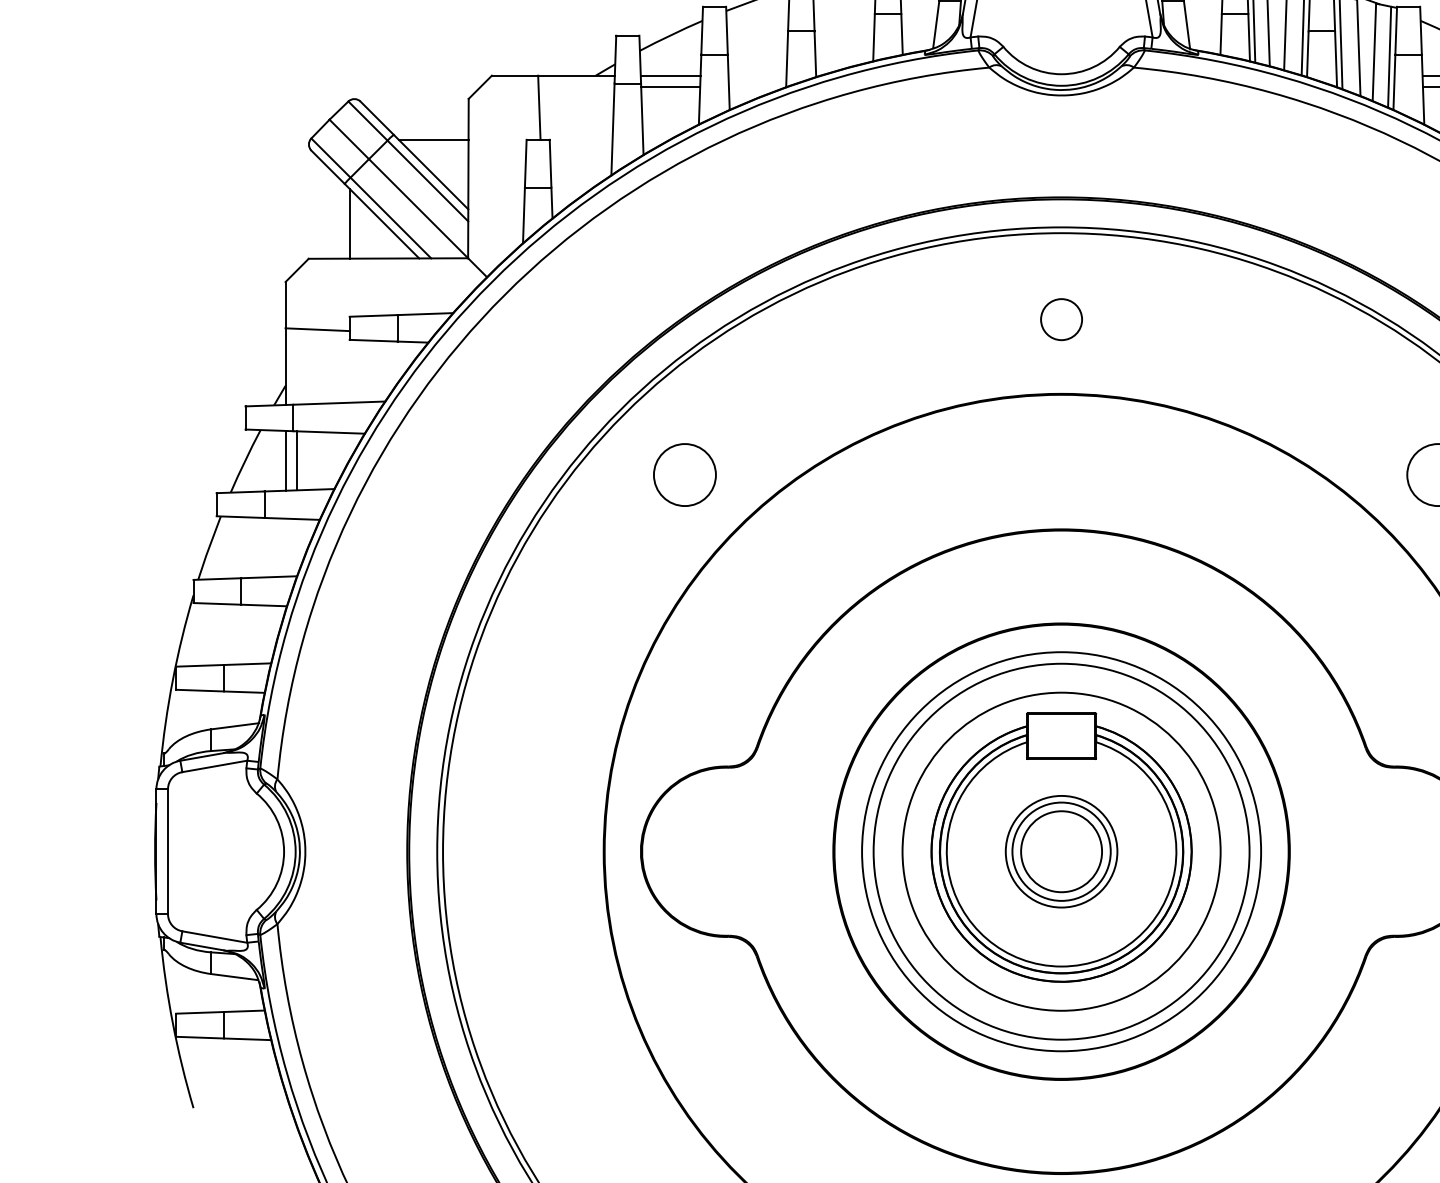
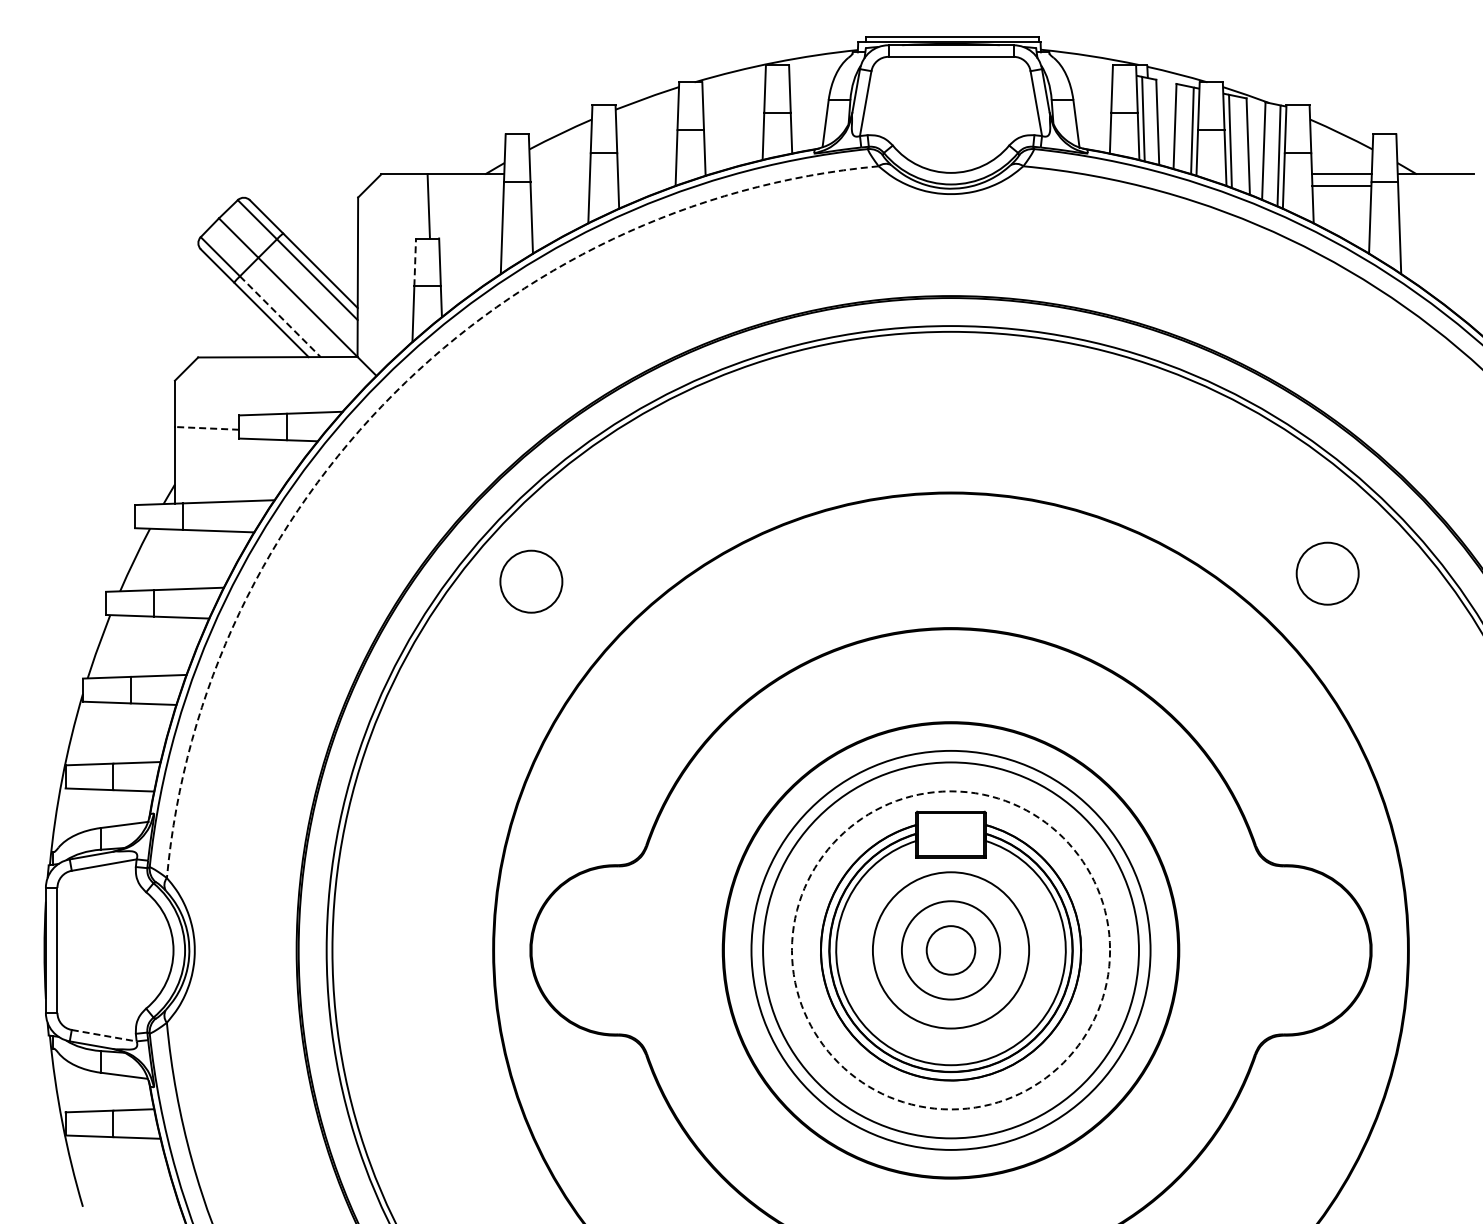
line: (671, 75) -> (560, 174), removed
line: (670, 86) -> (559, 185), removed
line: (433, 139) -> (322, 238), removed
line: (526, 163) -> (415, 262), solid -> dashed
line: (391, 218) -> (280, 317), solid -> dashed
line: (350, 223) -> (239, 322), removed
arc: (505, 294) -> (394, 393), solid -> dashed
circle: (1061, 318) -> (950, 417), removed
line: (317, 329) -> (206, 428), solid -> dashed
line: (285, 460) -> (174, 559), removed
line: (297, 460) -> (186, 559), removed
circle: (685, 474) -> (531, 581), moved
circle: (1061, 850) -> (950, 949), size x0.6
circle: (1061, 851) -> (950, 950), size x1.4
circle: (1061, 851) -> (950, 950), solid -> dashed
line: (215, 936) -> (104, 1035), solid -> dashed

